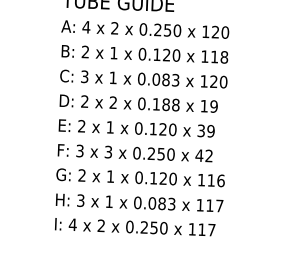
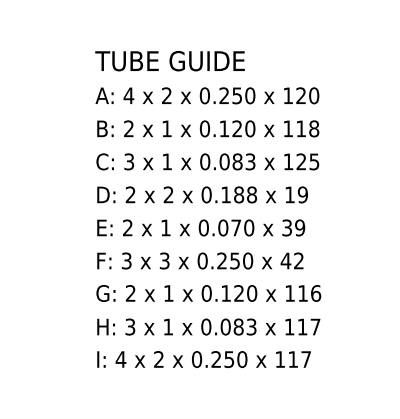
text: (223, 81) -> (314, 161), 120 -> 125
text: (158, 128) -> (229, 227), 0.120 -> 0.070

